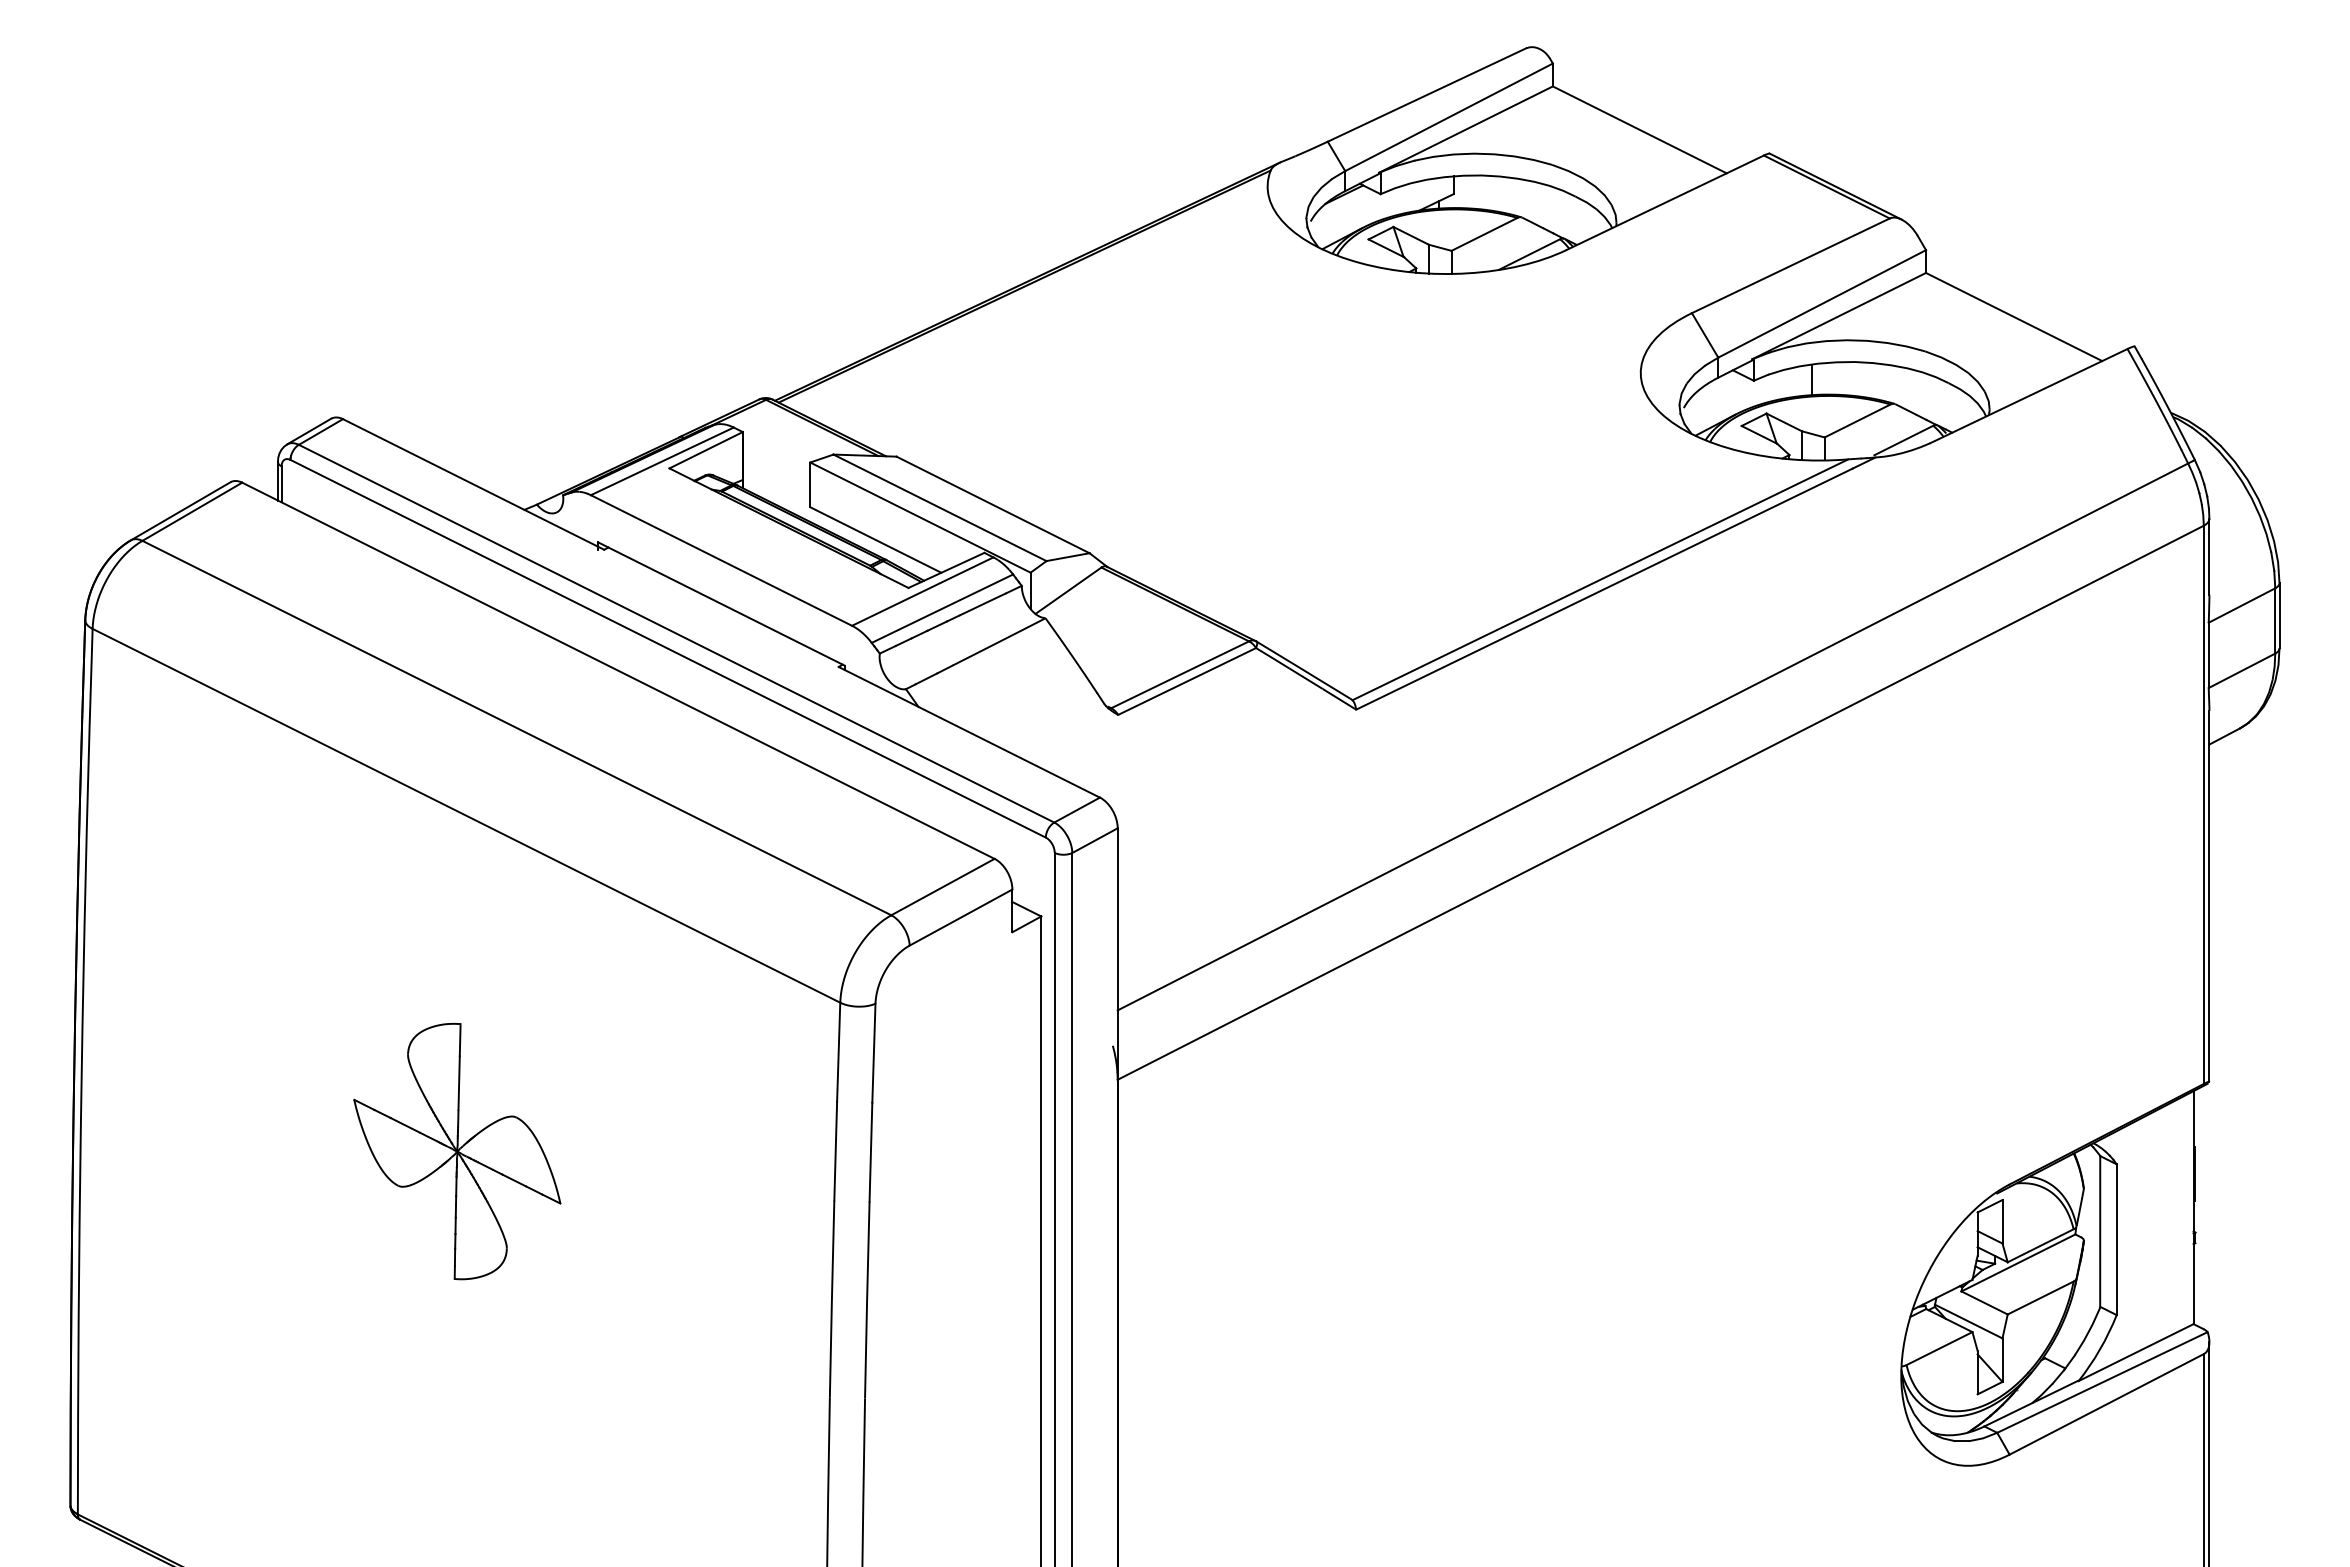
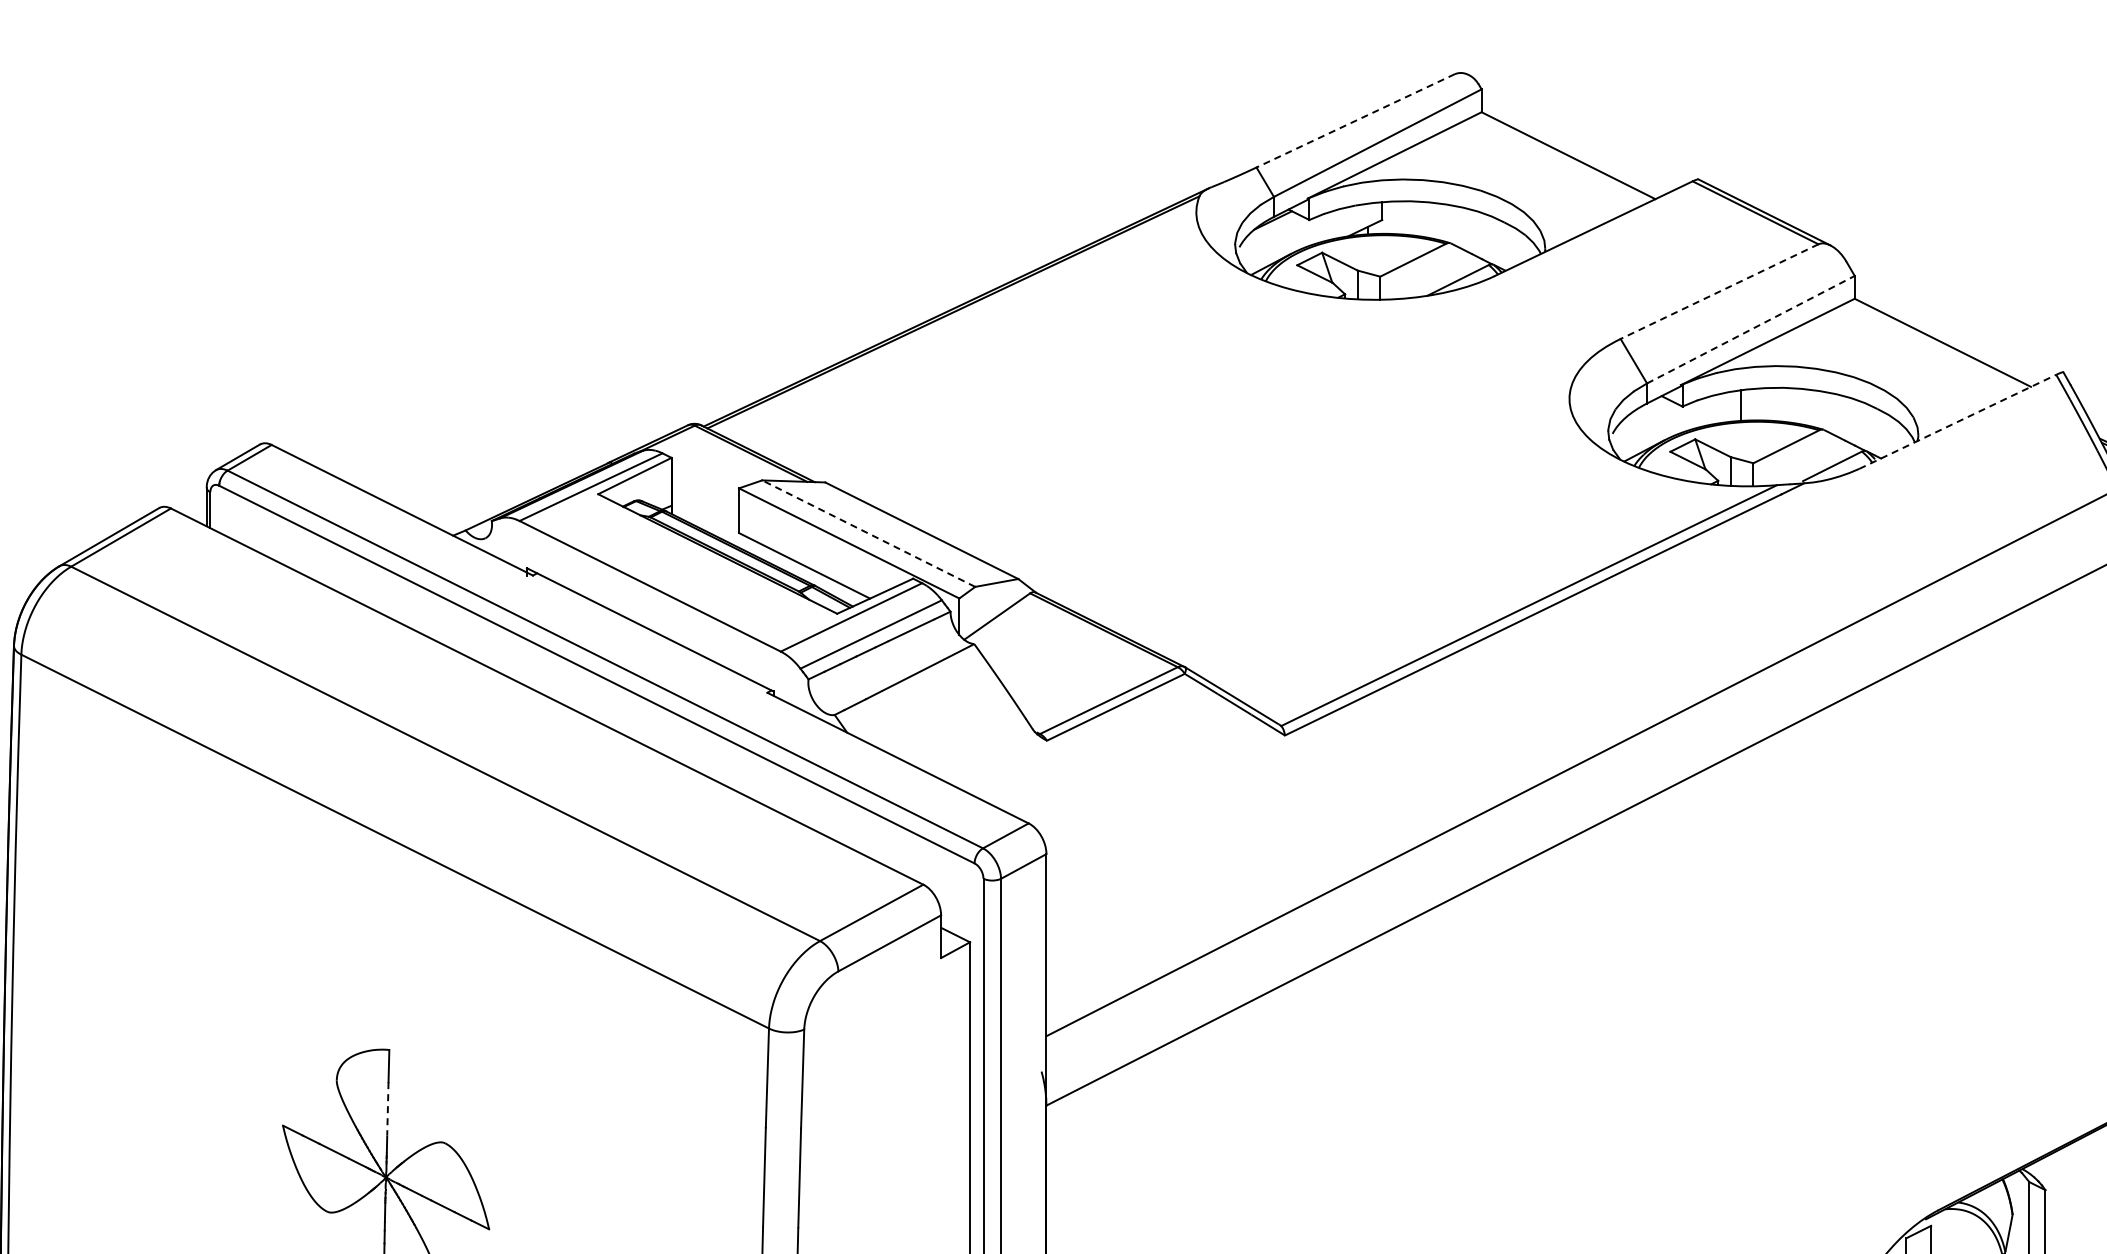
line: (1426, 95) -> (1355, 121), solid -> dashed
line: (1790, 265) -> (1719, 291), solid -> dashed
line: (1822, 303) -> (1751, 329), solid -> dashed
line: (2029, 395) -> (1958, 421), solid -> dashed
line: (939, 507) -> (868, 533), solid -> dashed
line: (459, 1083) -> (388, 1109), solid -> dashed

